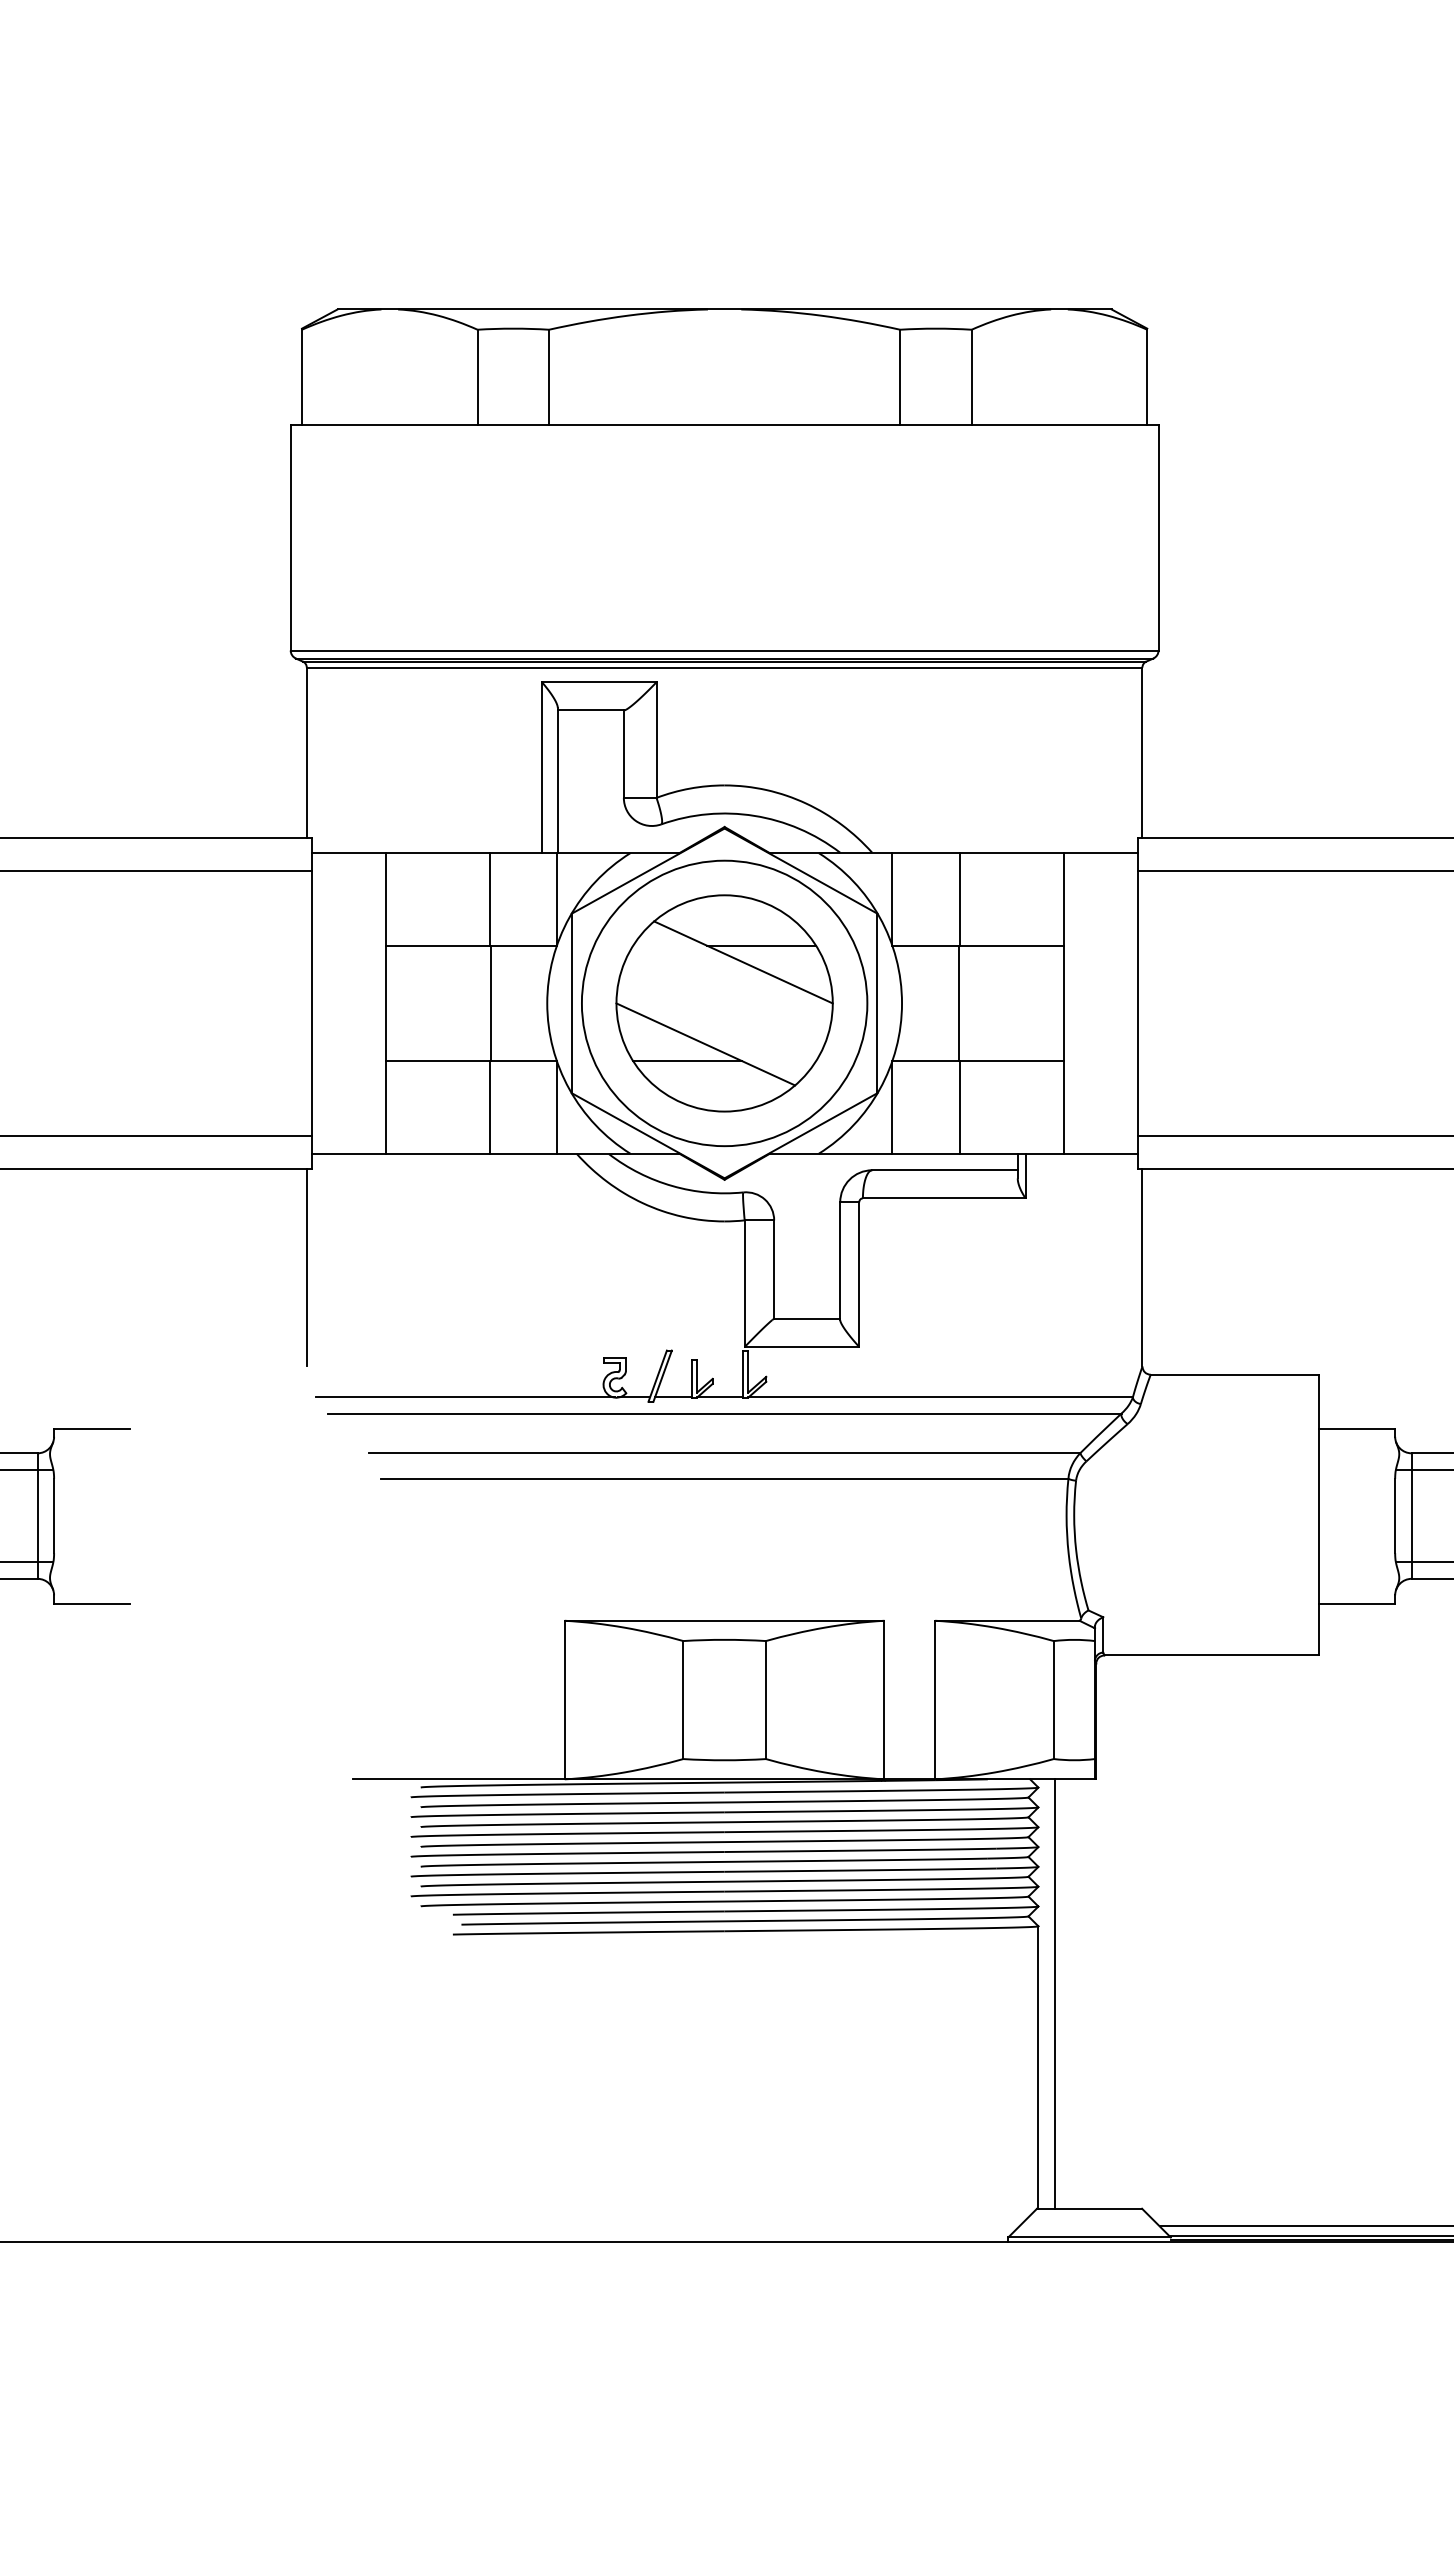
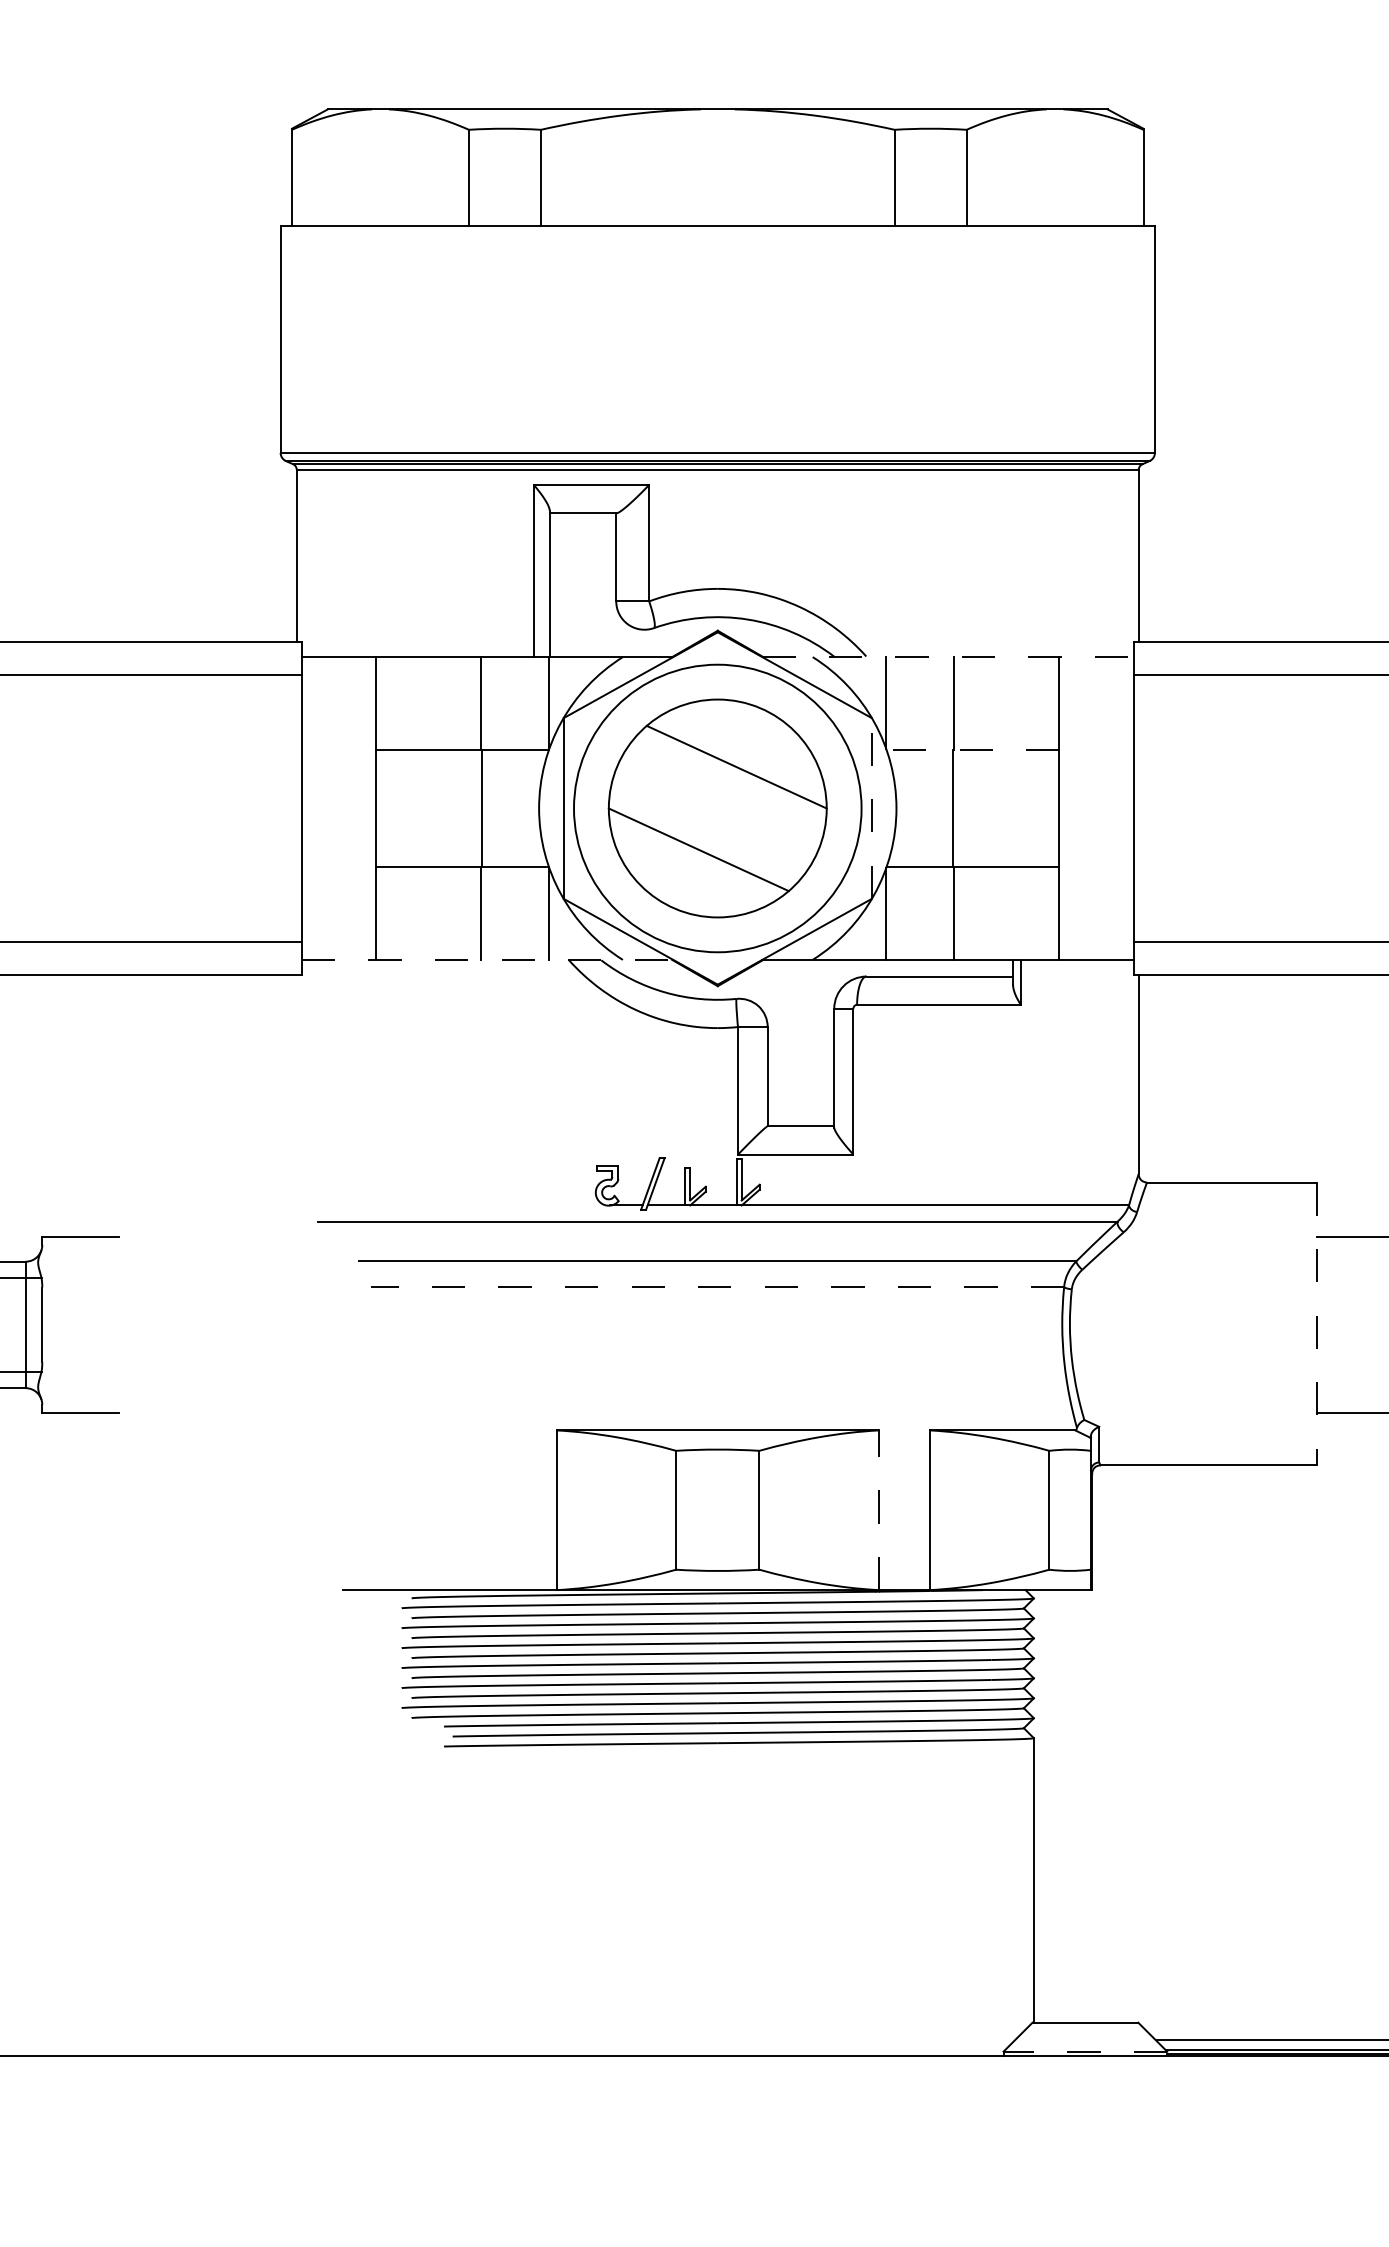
line: (953, 853) -> (948, 657), solid -> dashed
line: (761, 945) -> (754, 750), removed
line: (978, 945) -> (973, 750), solid -> dashed
line: (877, 1003) -> (871, 808), solid -> dashed
line: (687, 1061) -> (680, 866), removed
line: (496, 1153) -> (487, 959), solid -> dashed
line: (306, 1267) -> (296, 1074), removed
line: (465, 1397) -> (456, 1205), removed
line: (724, 1478) -> (717, 1287), solid -> dashed
line: (1319, 1515) -> (1317, 1324), solid -> dashed
line: (884, 1699) -> (878, 1509), solid -> dashed
line: (1054, 1993) -> (1050, 1805), removed
line: (1089, 2237) -> (1085, 2051), solid -> dashed

